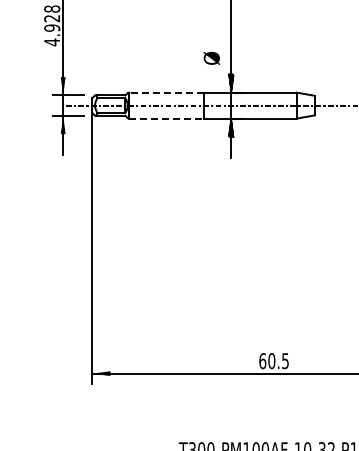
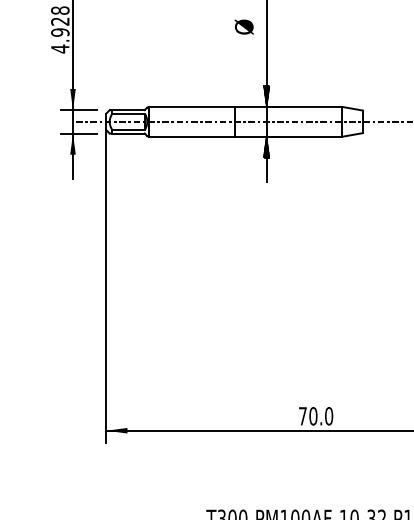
text: (211, 58) -> (243, 27), moved
line: (166, 92) -> (192, 106), dashed -> solid
line: (167, 118) -> (193, 136), dashed -> solid
text: (273, 361) -> (315, 416), 60.5 -> 70.0

